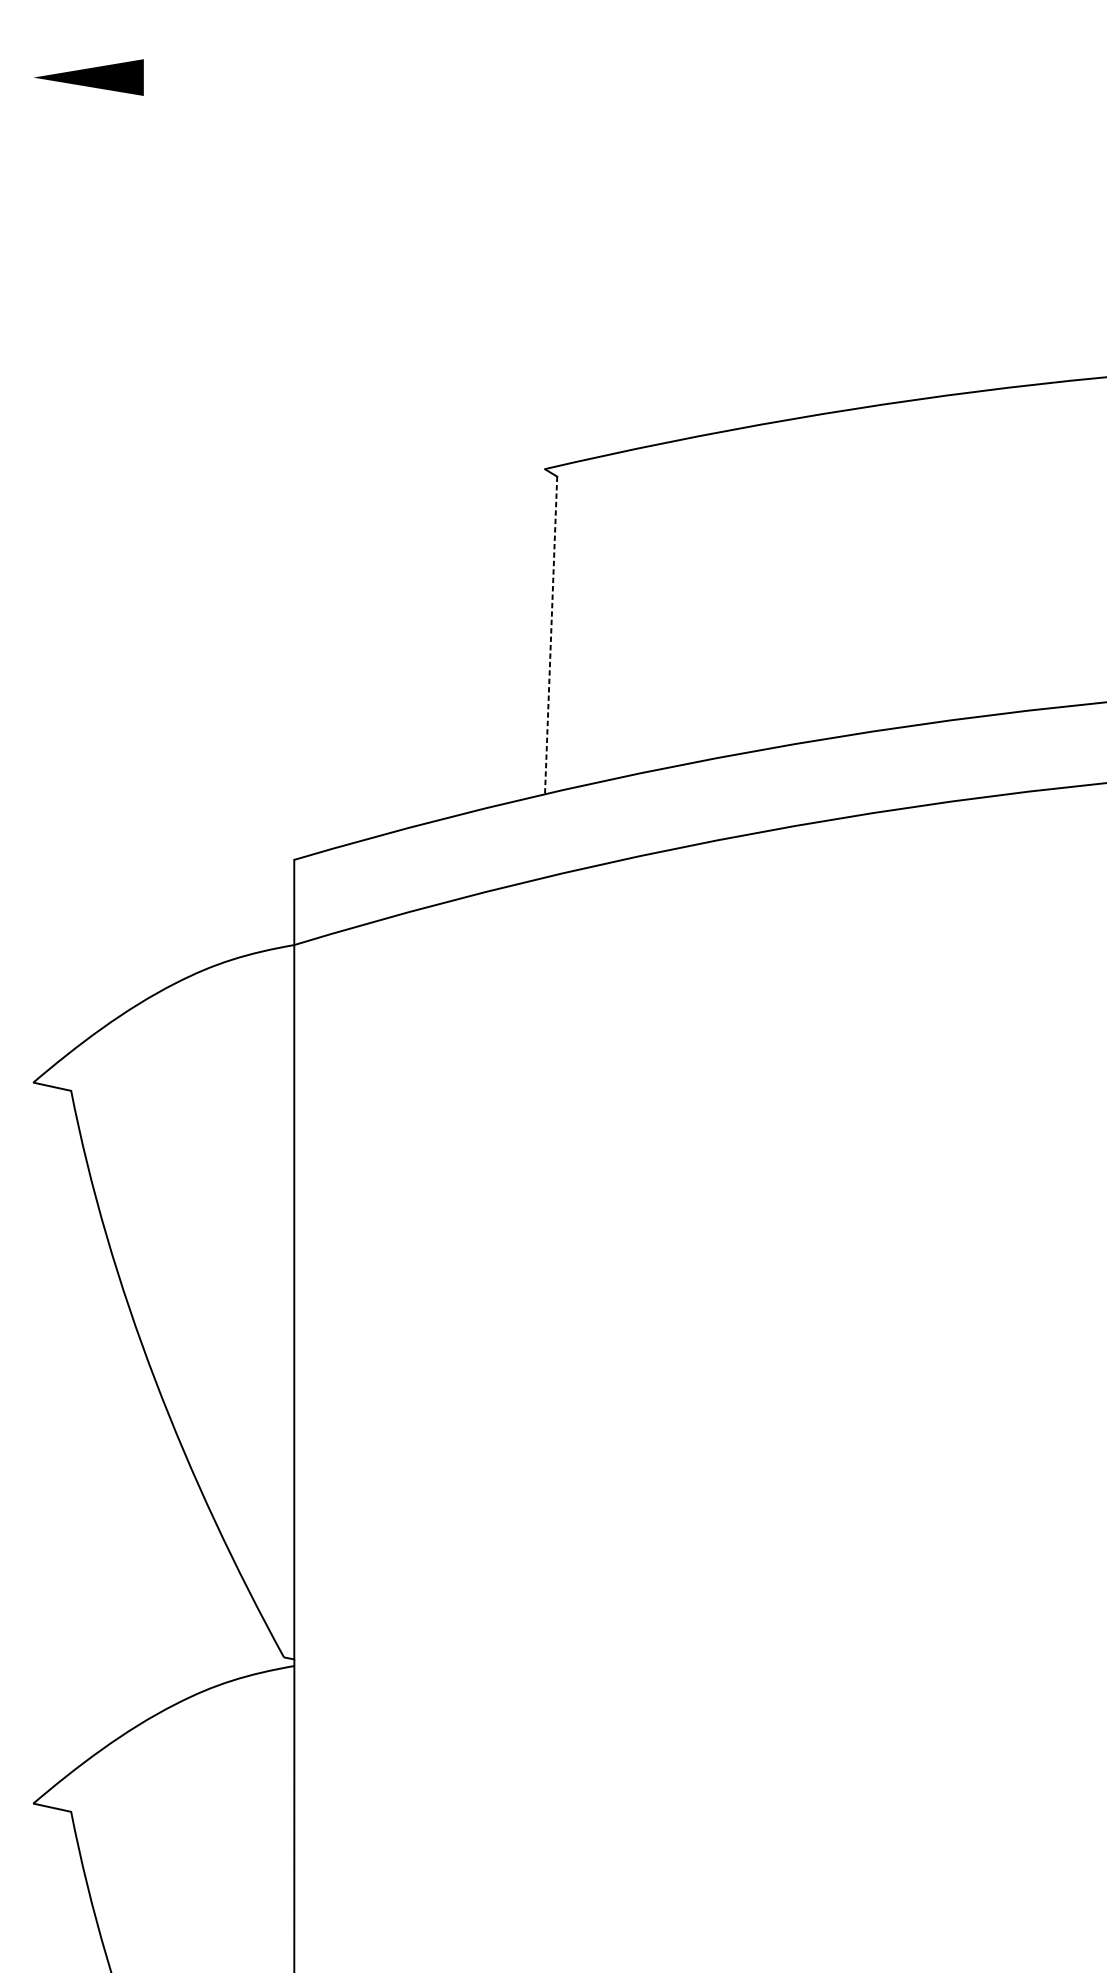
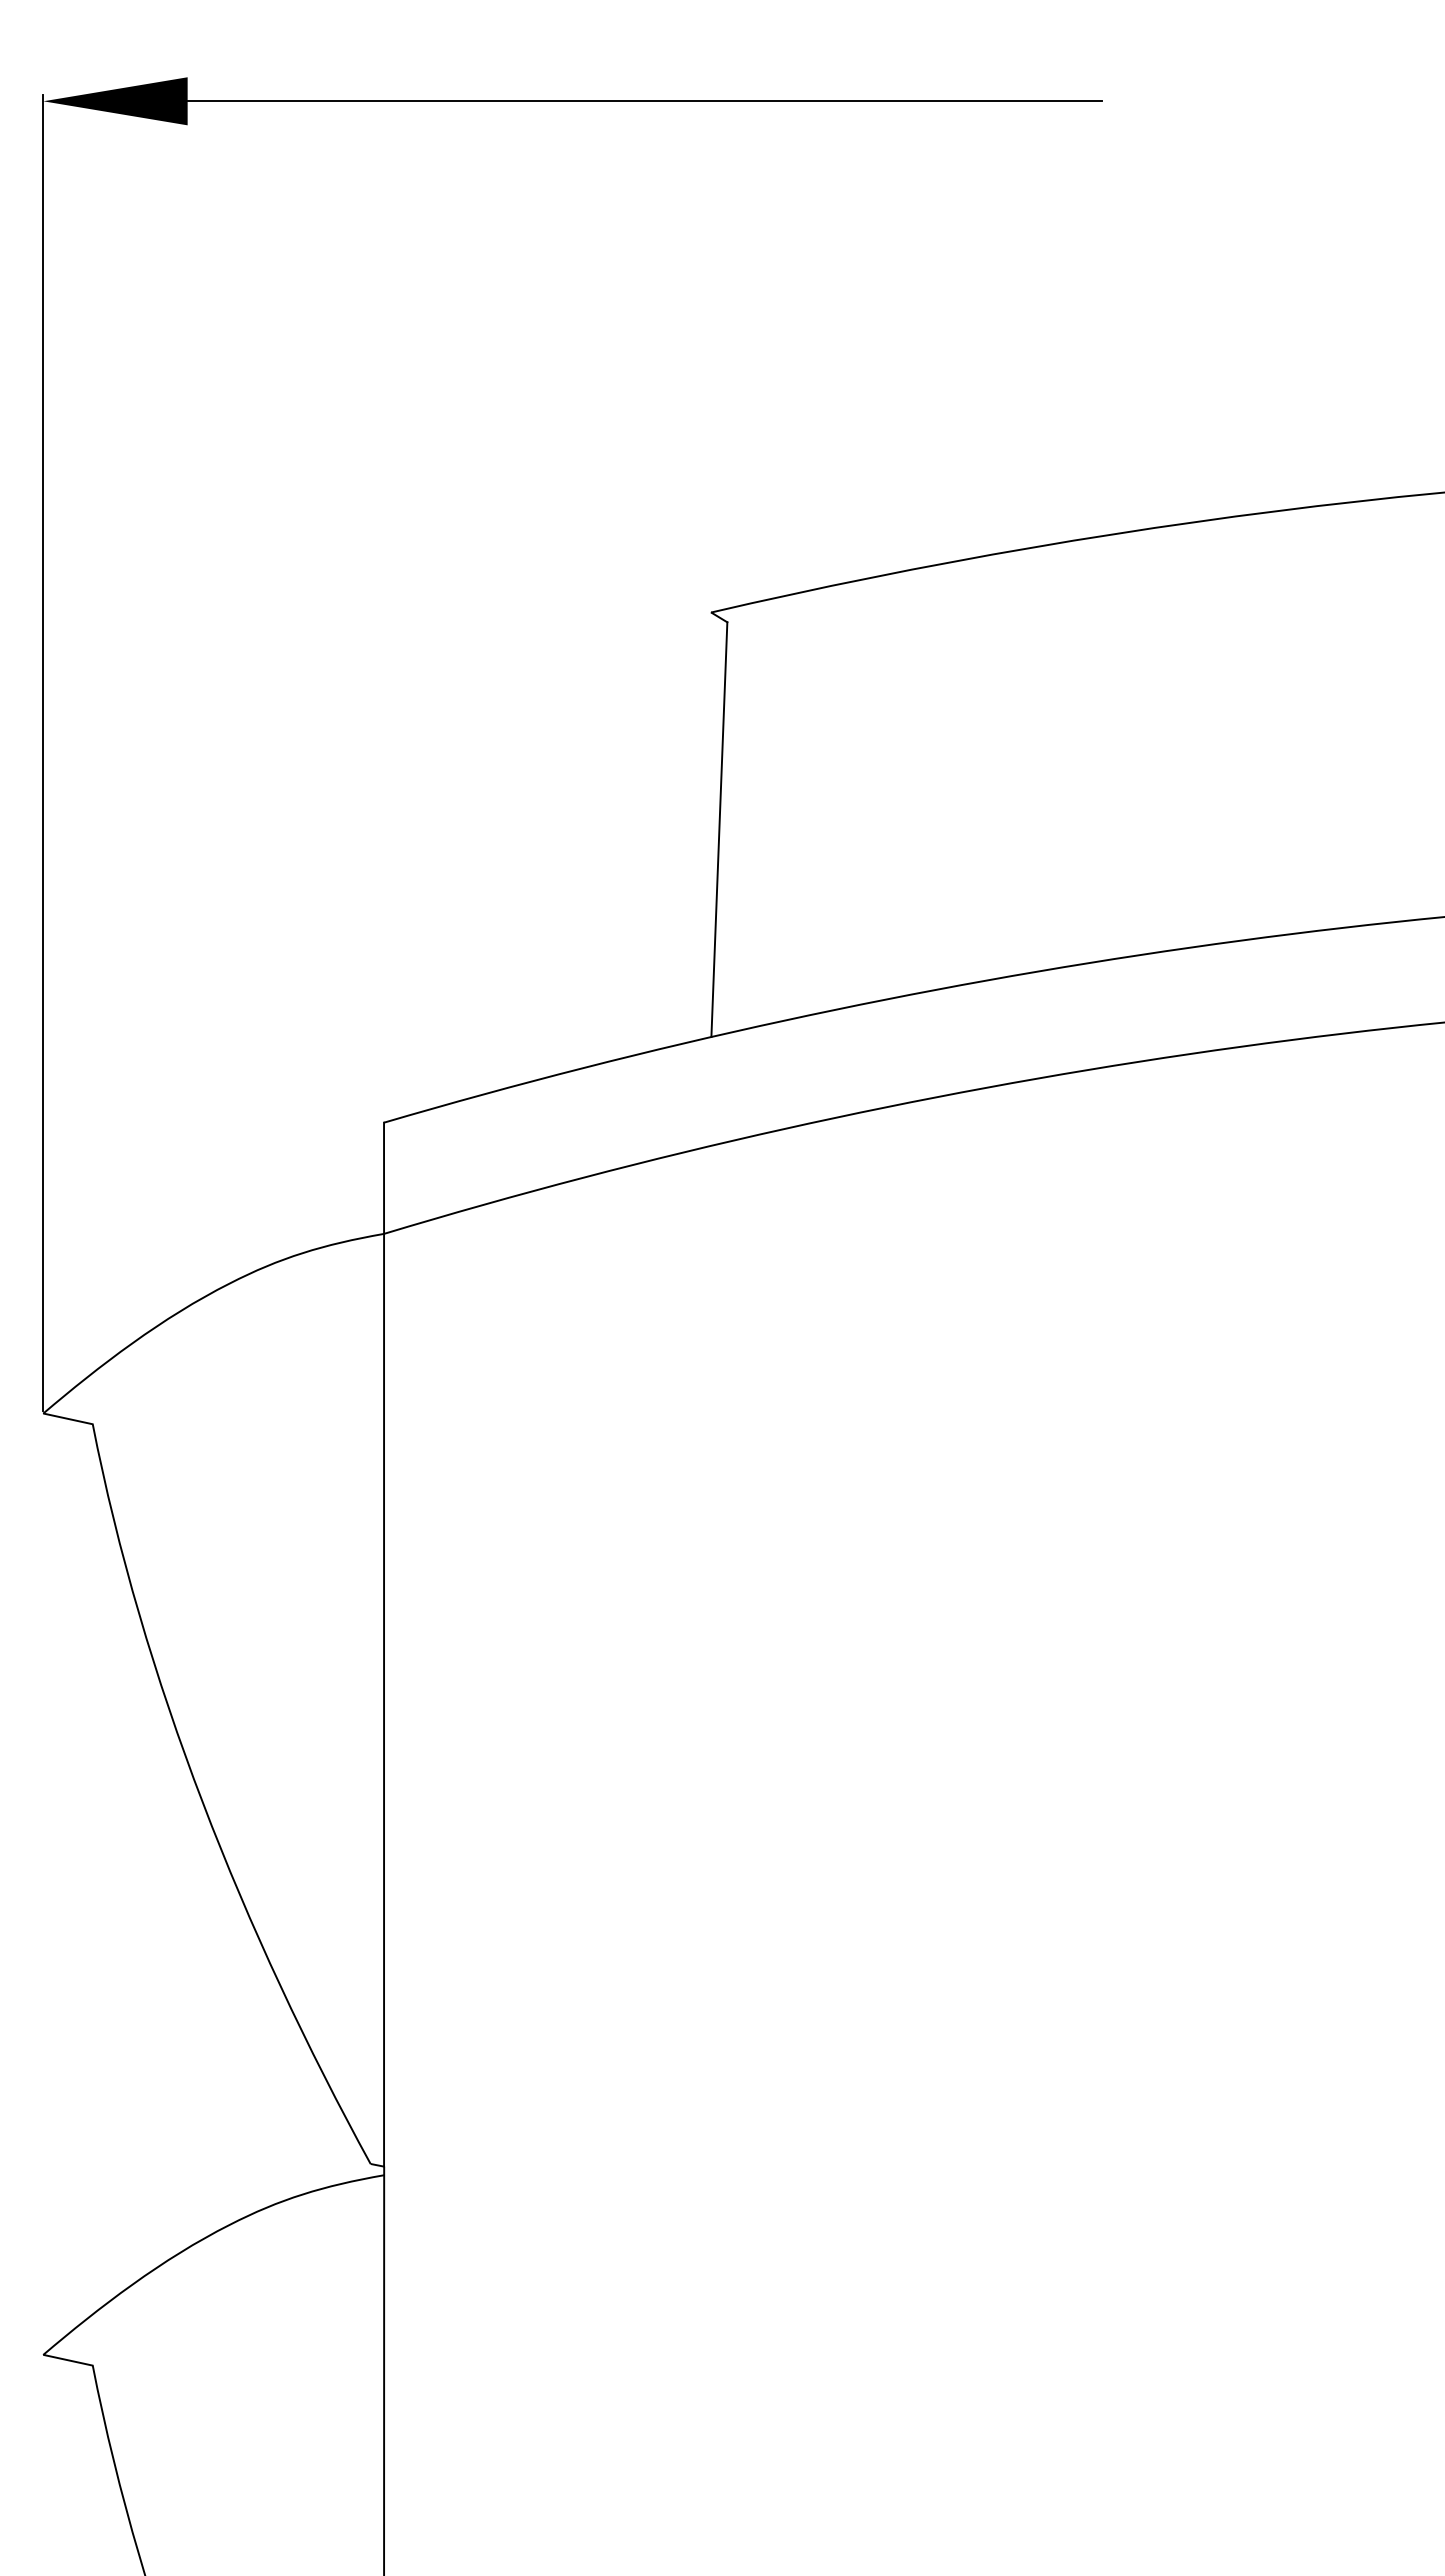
line: (493, 77) -> (644, 101), added
line: (33, 576) -> (43, 752), added
line: (551, 635) -> (719, 829), dashed -> solid

